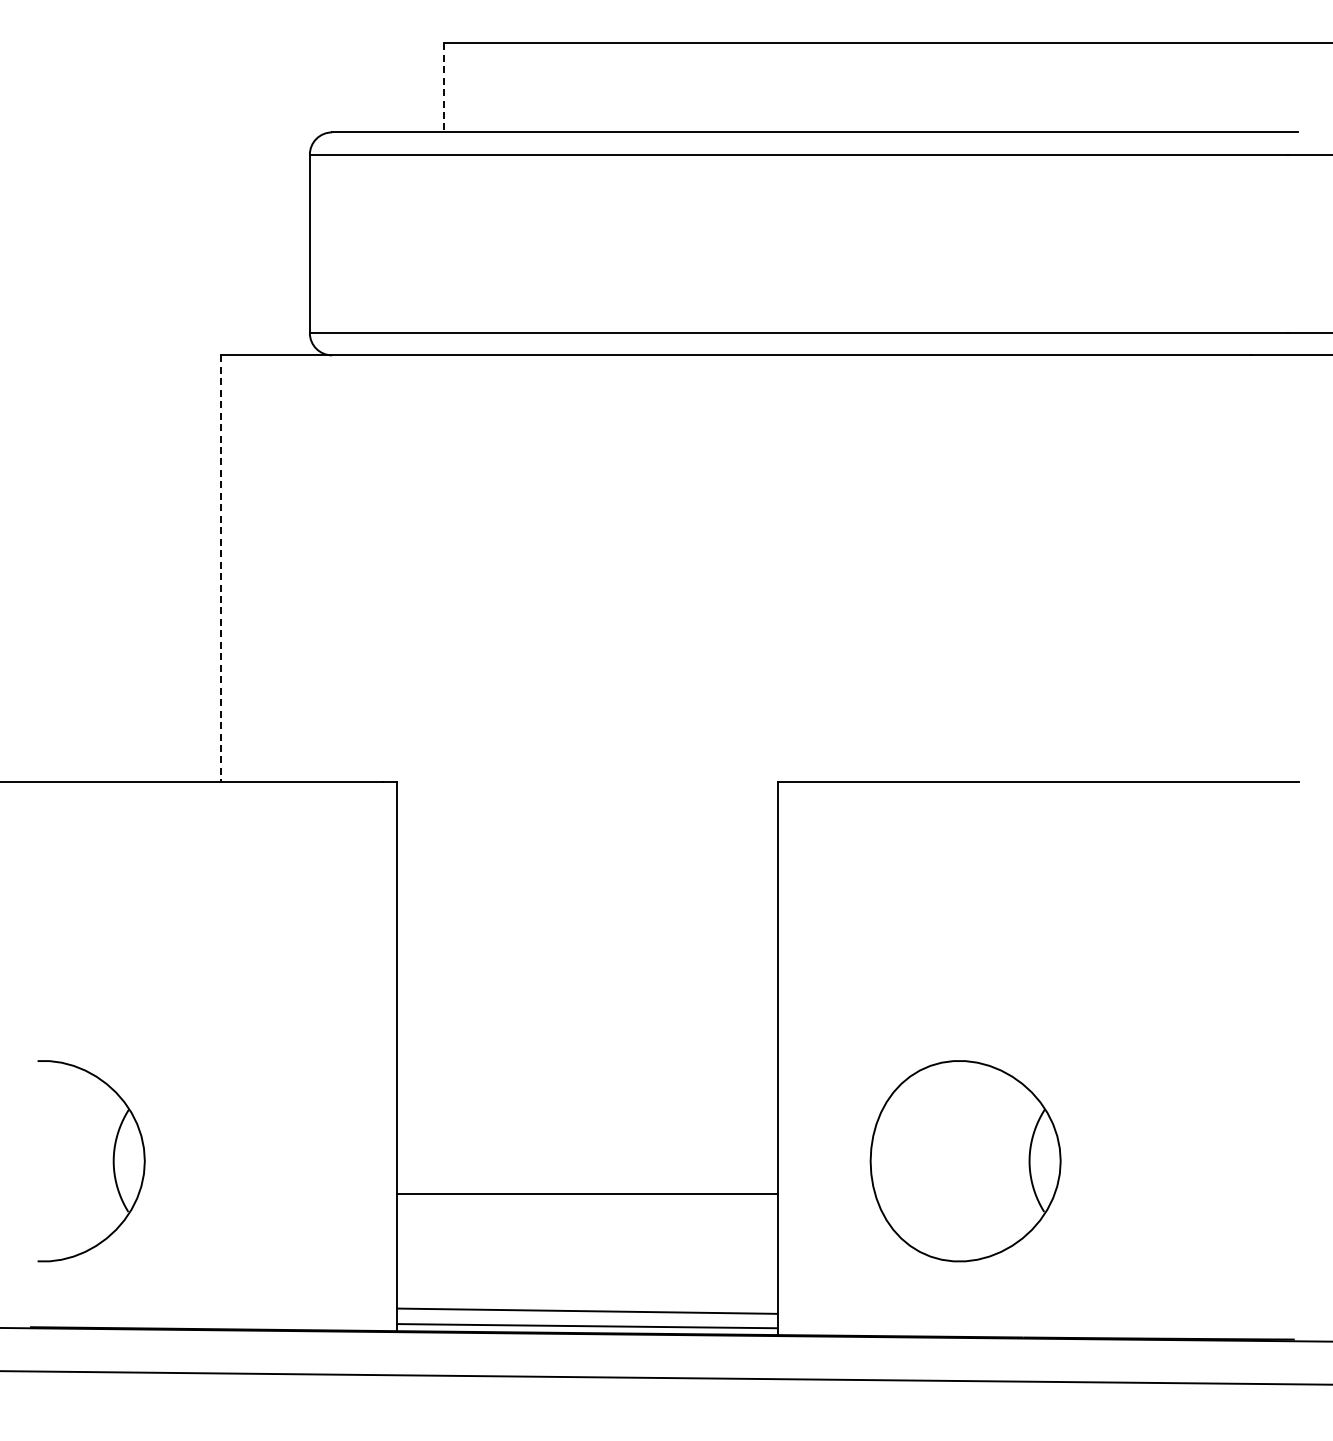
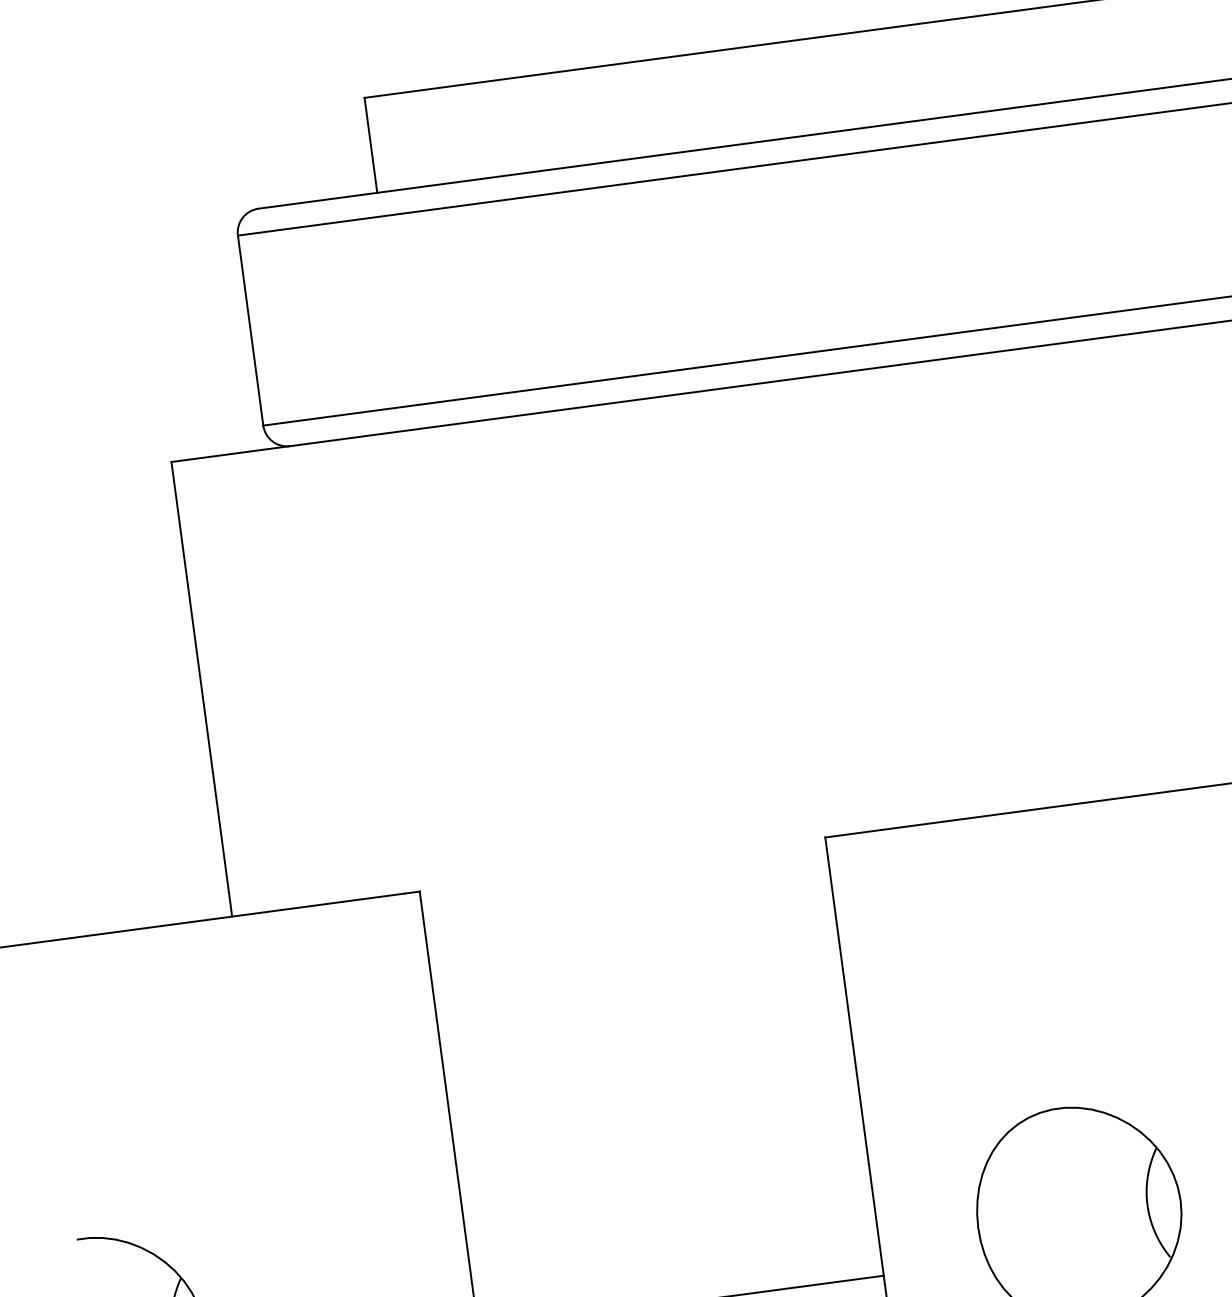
line: (443, 87) -> (370, 145), dashed -> solid
line: (220, 569) -> (201, 690), dashed -> solid

